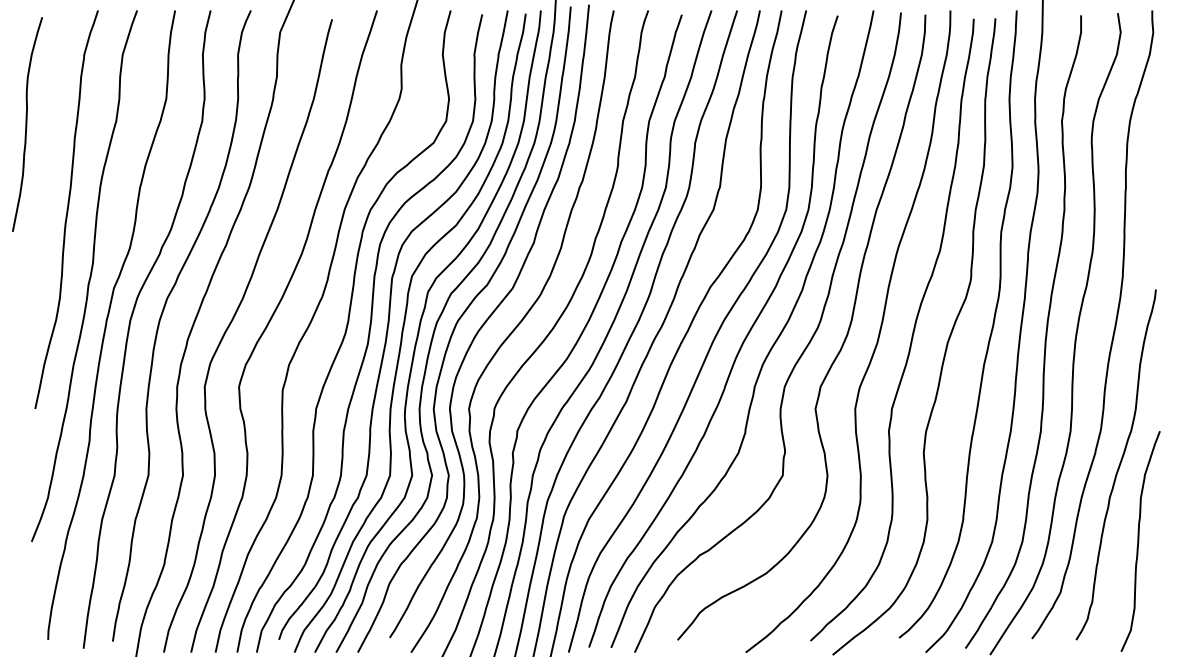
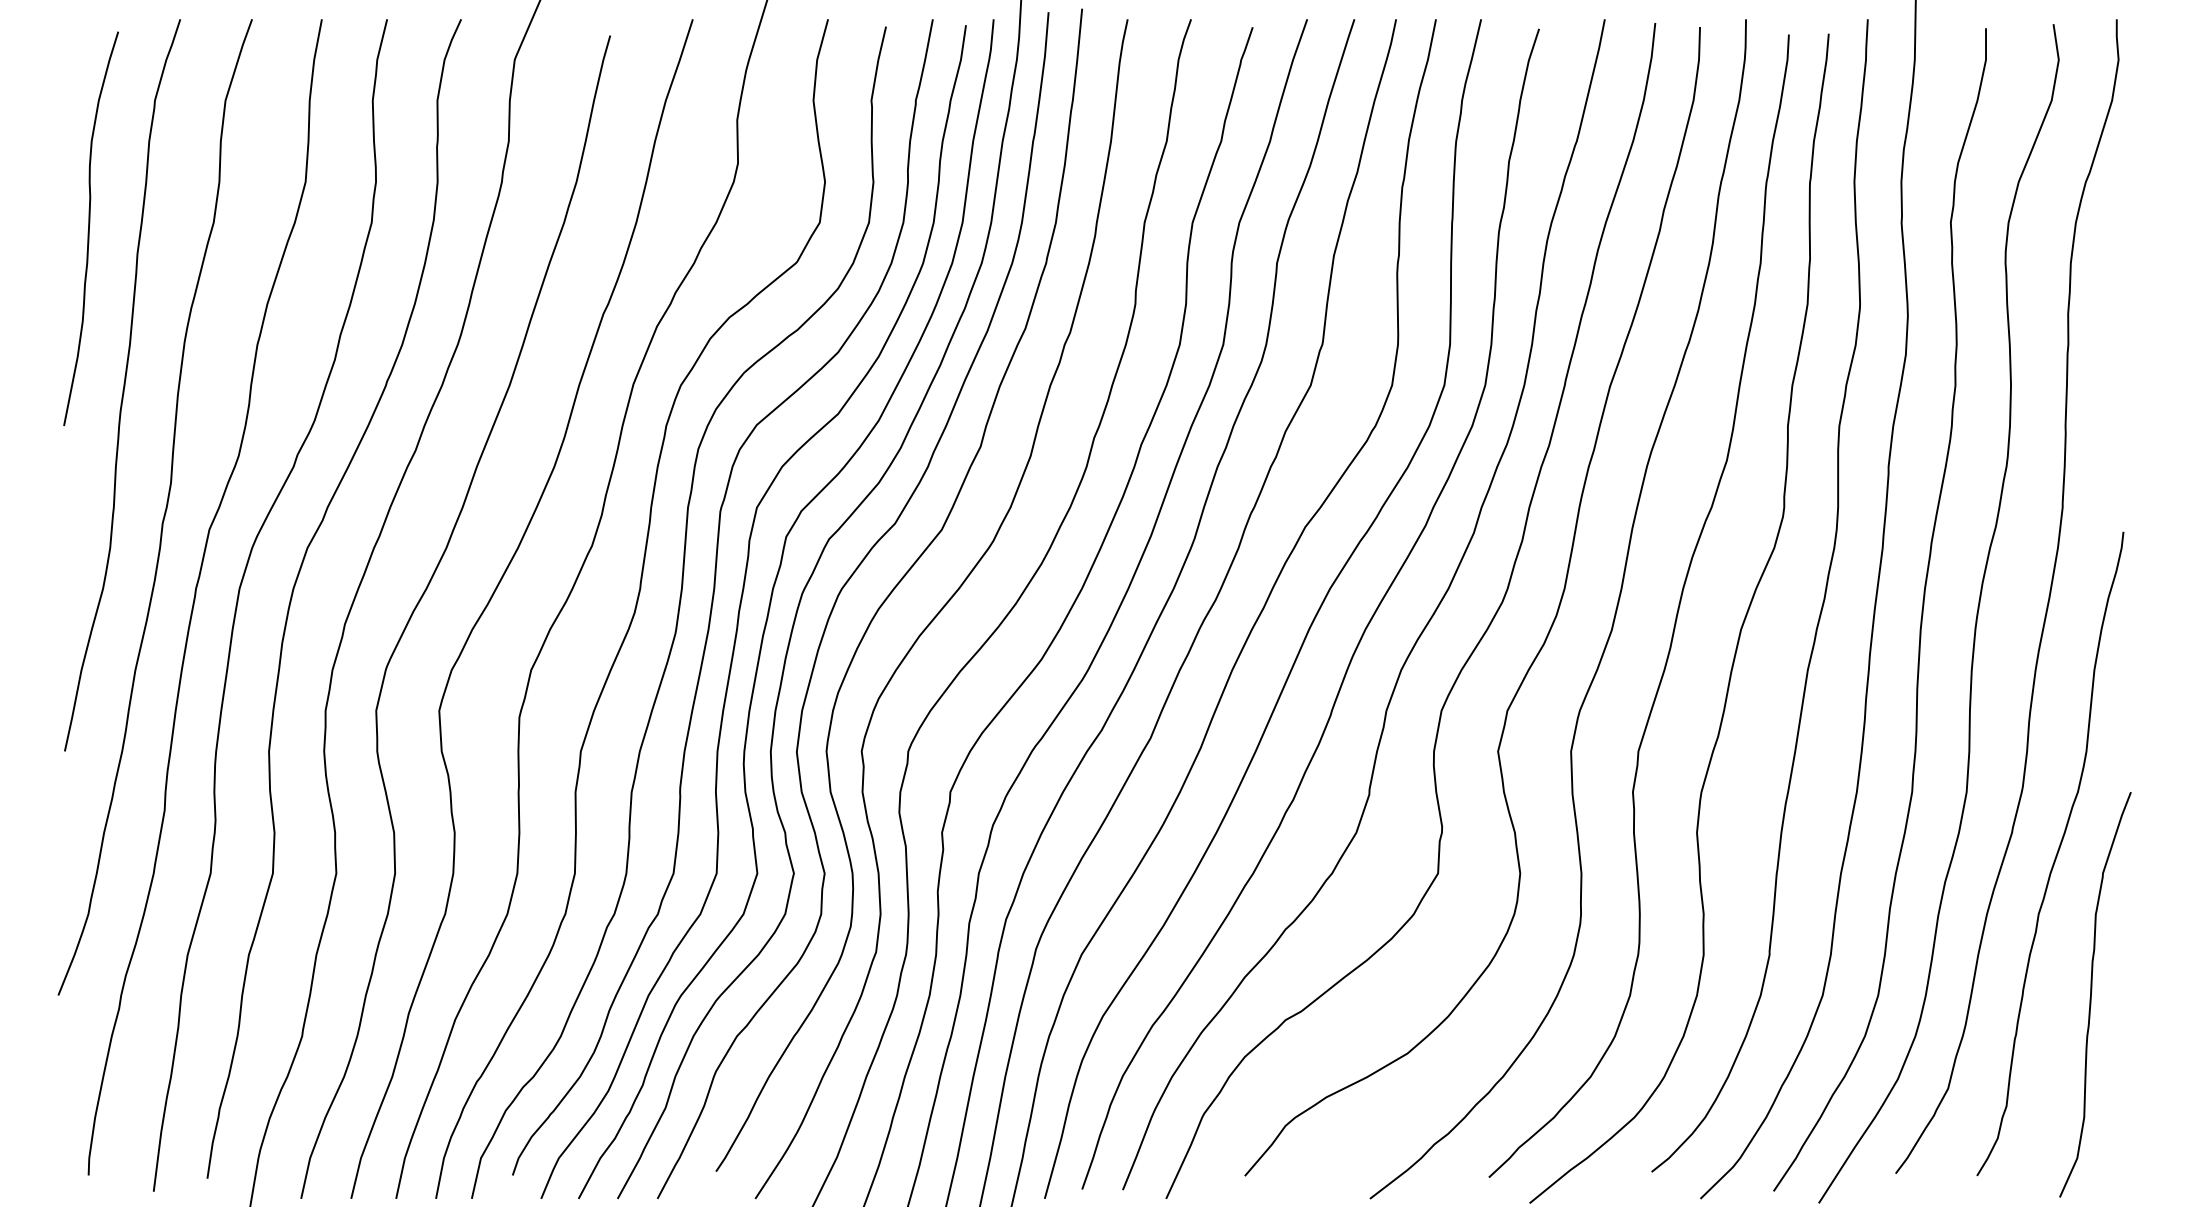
curve: (27, 124) -> (91, 228), moved

